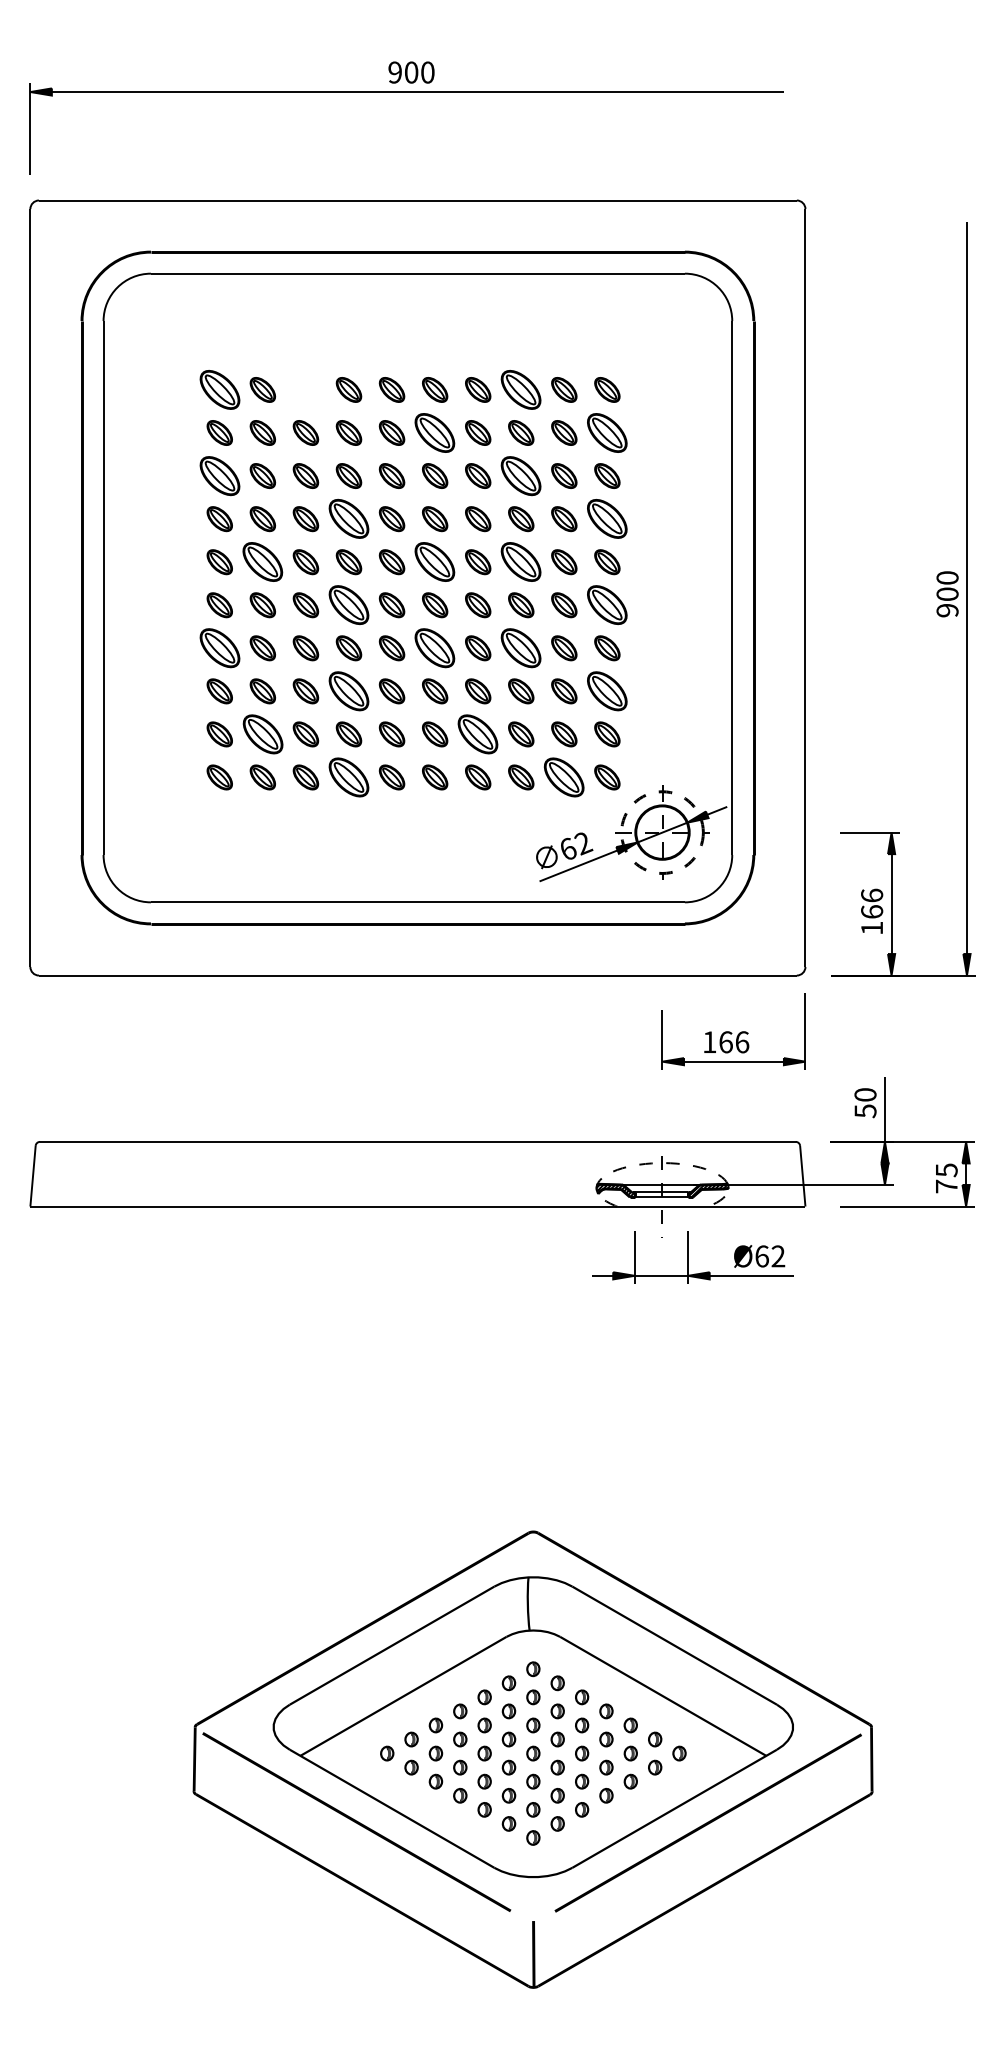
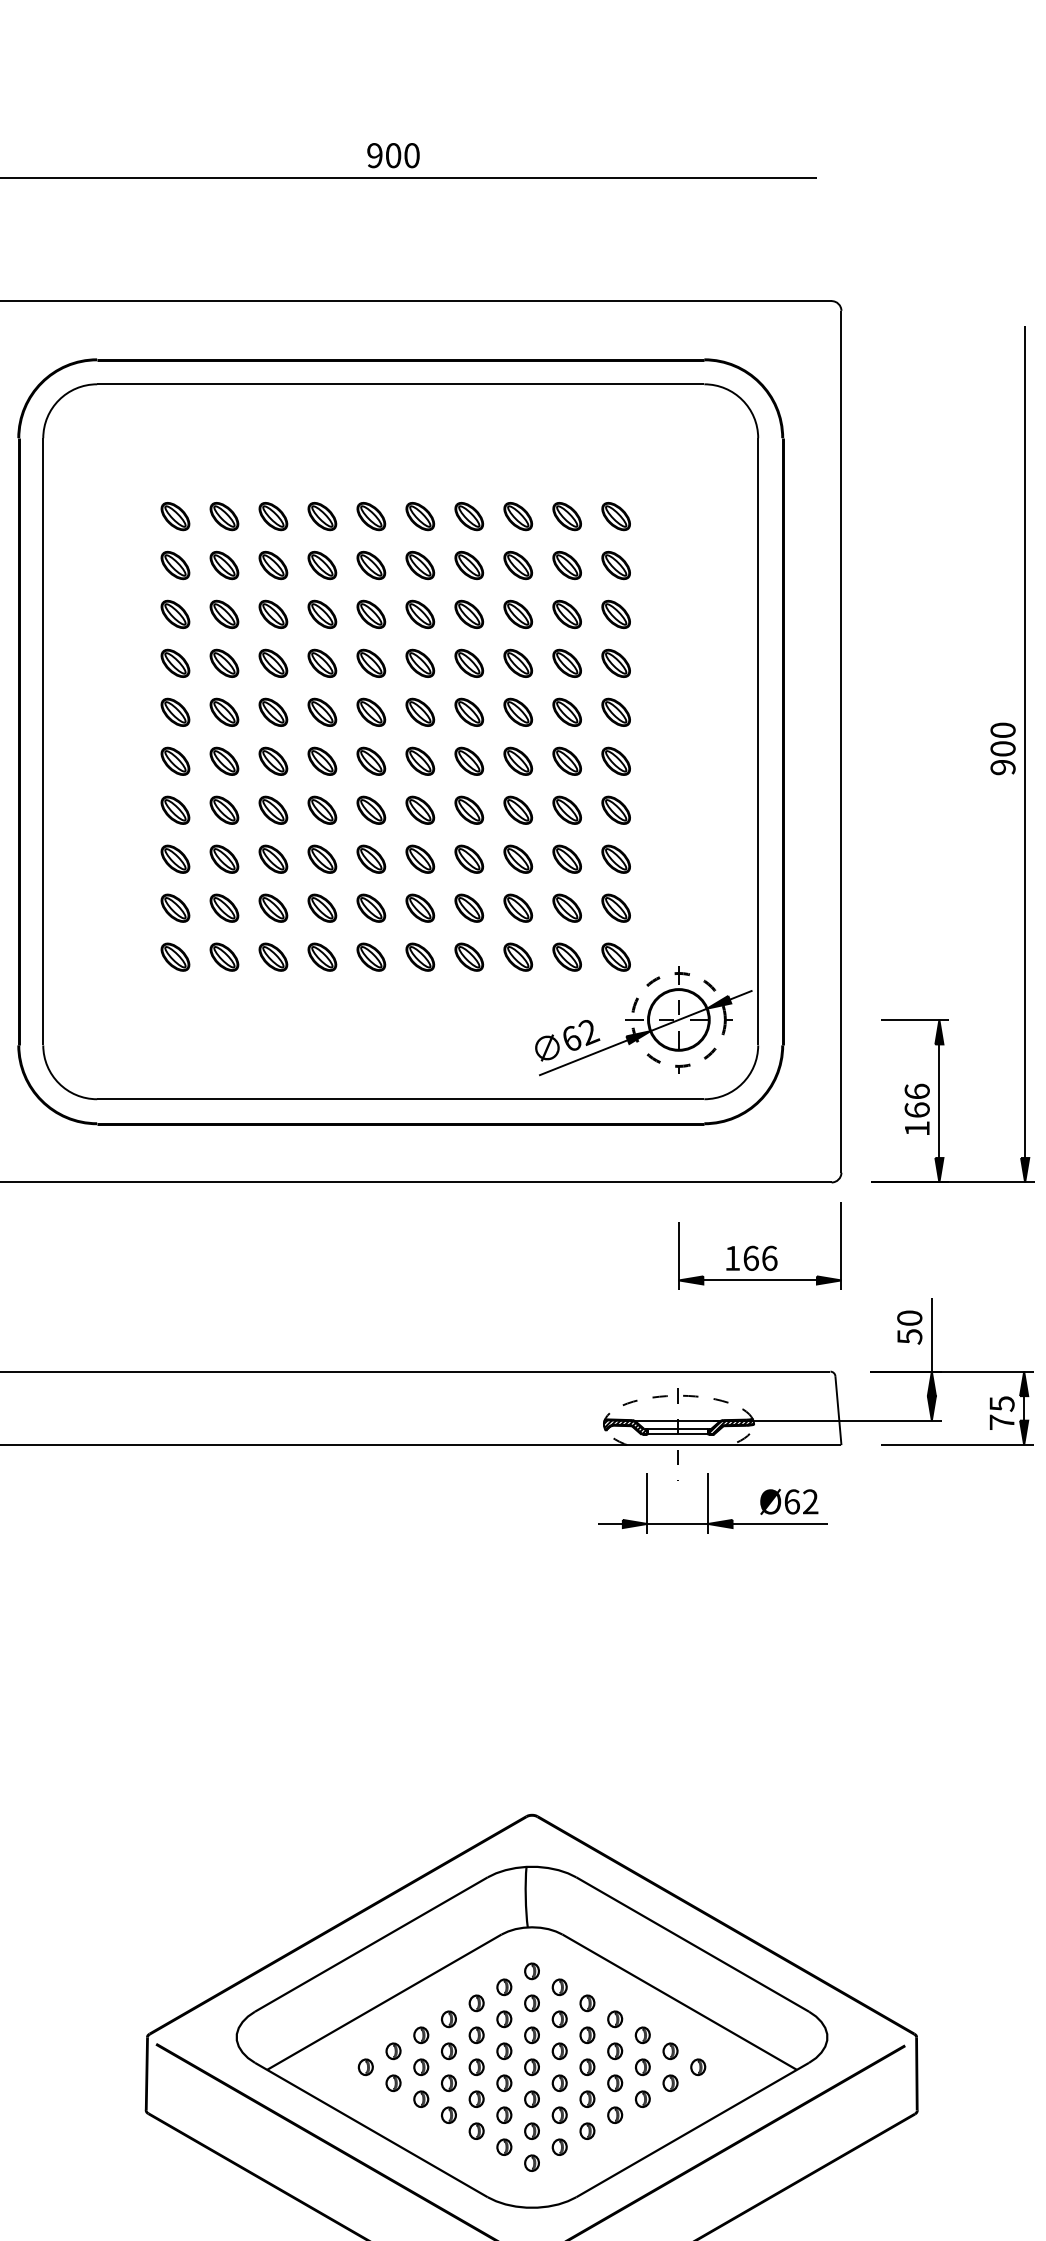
part: (219, 389) -> (175, 516), size x0.62
part: (305, 389) -> (272, 516), added
part: (521, 389) -> (518, 516), size x0.62
part: (435, 432) -> (420, 564), size x0.62
part: (607, 432) -> (616, 564), size x0.62
part: (219, 475) -> (175, 613), size x0.62
part: (521, 475) -> (518, 613), size x0.62
part: (348, 519) -> (321, 663), size x0.62
part: (607, 519) -> (616, 663), size x0.62
part: (262, 562) -> (224, 712), size x0.62
part: (435, 562) -> (420, 712), size x0.62
part: (521, 562) -> (518, 712), size x0.62
part: (348, 605) -> (321, 761), size x0.62
part: (607, 605) -> (616, 761), size x0.62
part: (219, 648) -> (175, 810), size x0.62
part: (435, 648) -> (420, 810), size x0.62
part: (521, 648) -> (518, 810), size x0.62
part: (348, 691) -> (321, 859), size x0.62
part: (607, 691) -> (616, 859), size x0.62
part: (262, 734) -> (224, 908), size x0.62
part: (478, 734) -> (469, 908), size x0.62
part: (348, 777) -> (321, 957), size x0.62
part: (564, 777) -> (567, 957), size x0.62

